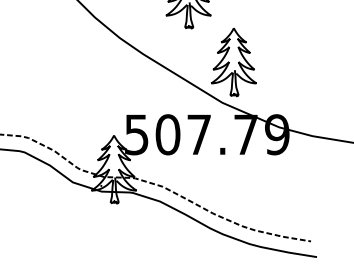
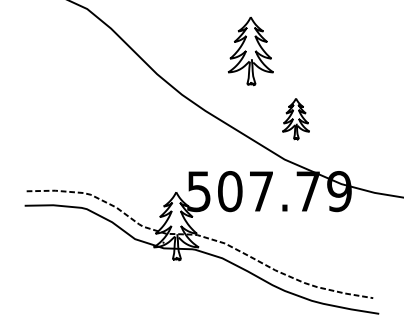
part: (233, 61) -> (295, 118), size x0.6

